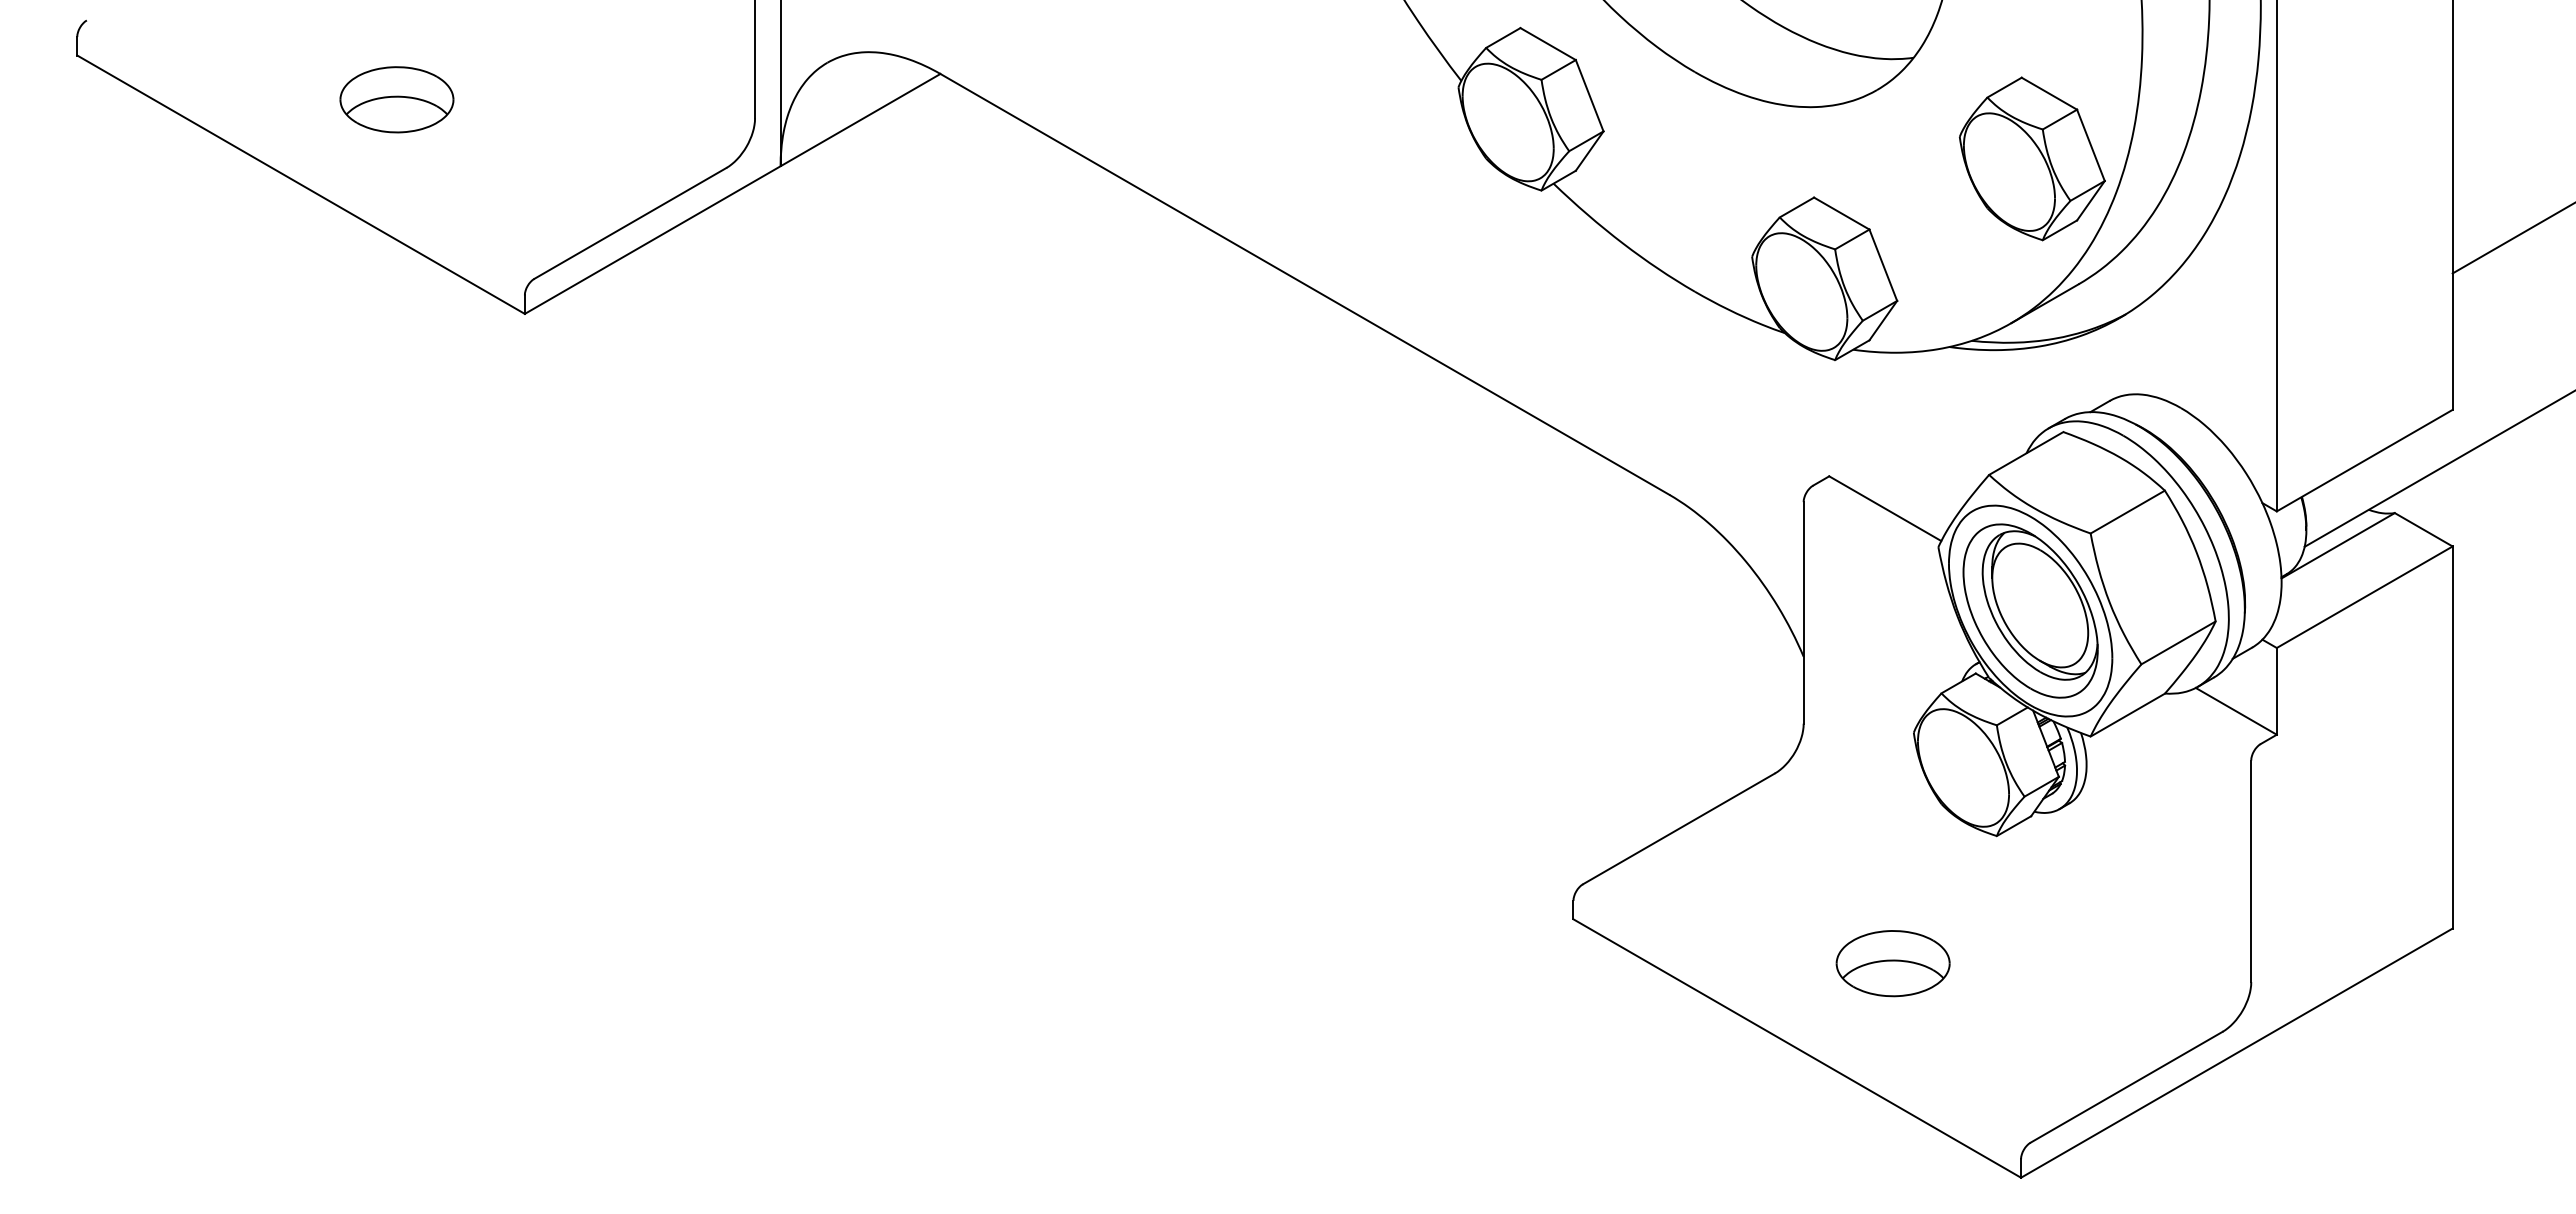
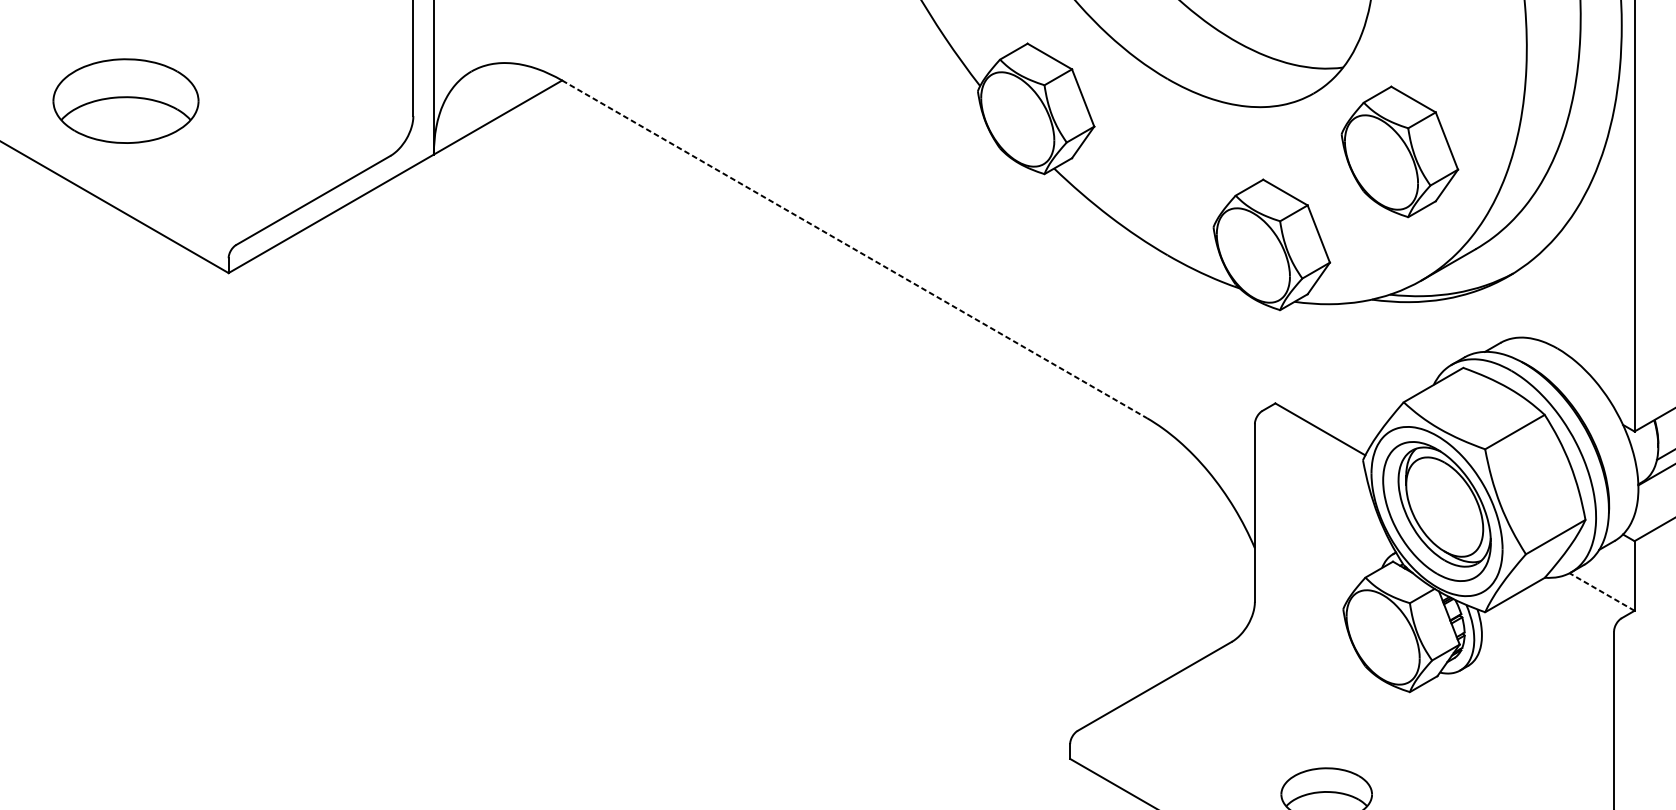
part: (396, 99) -> (125, 101), size x1.6
part: (2031, 158) -> (1399, 151), moved
line: (1304, 284) -> (854, 249), solid -> dashed
line: (2236, 711) -> (1602, 592), solid -> dashed

